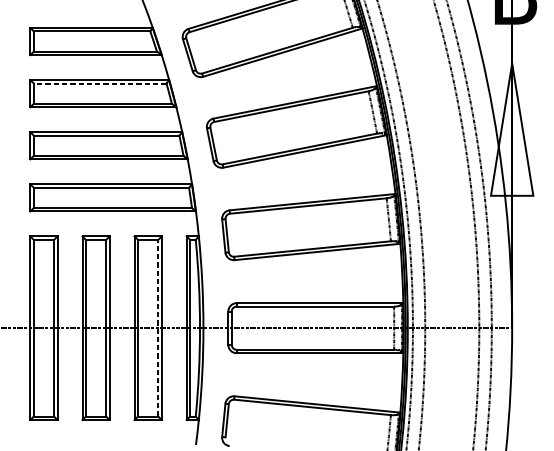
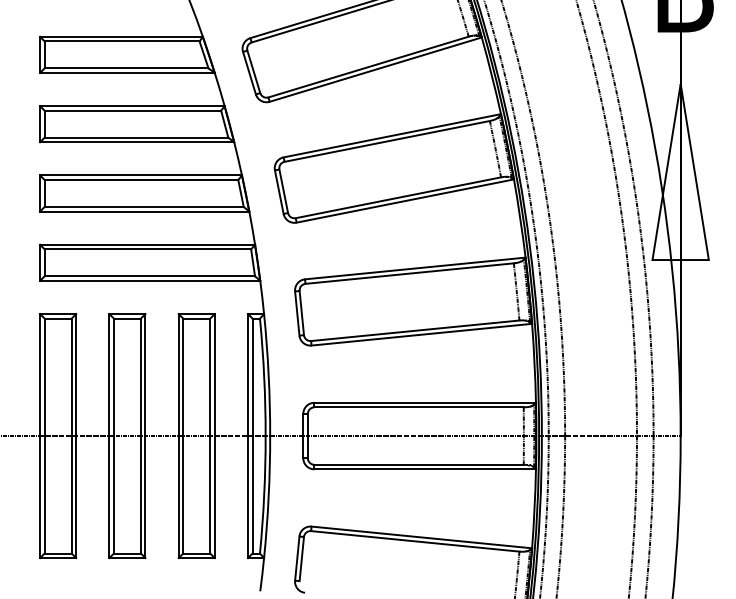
line: (99, 83) -> (132, 110), dashed -> solid
line: (158, 327) -> (210, 435), dashed -> solid

